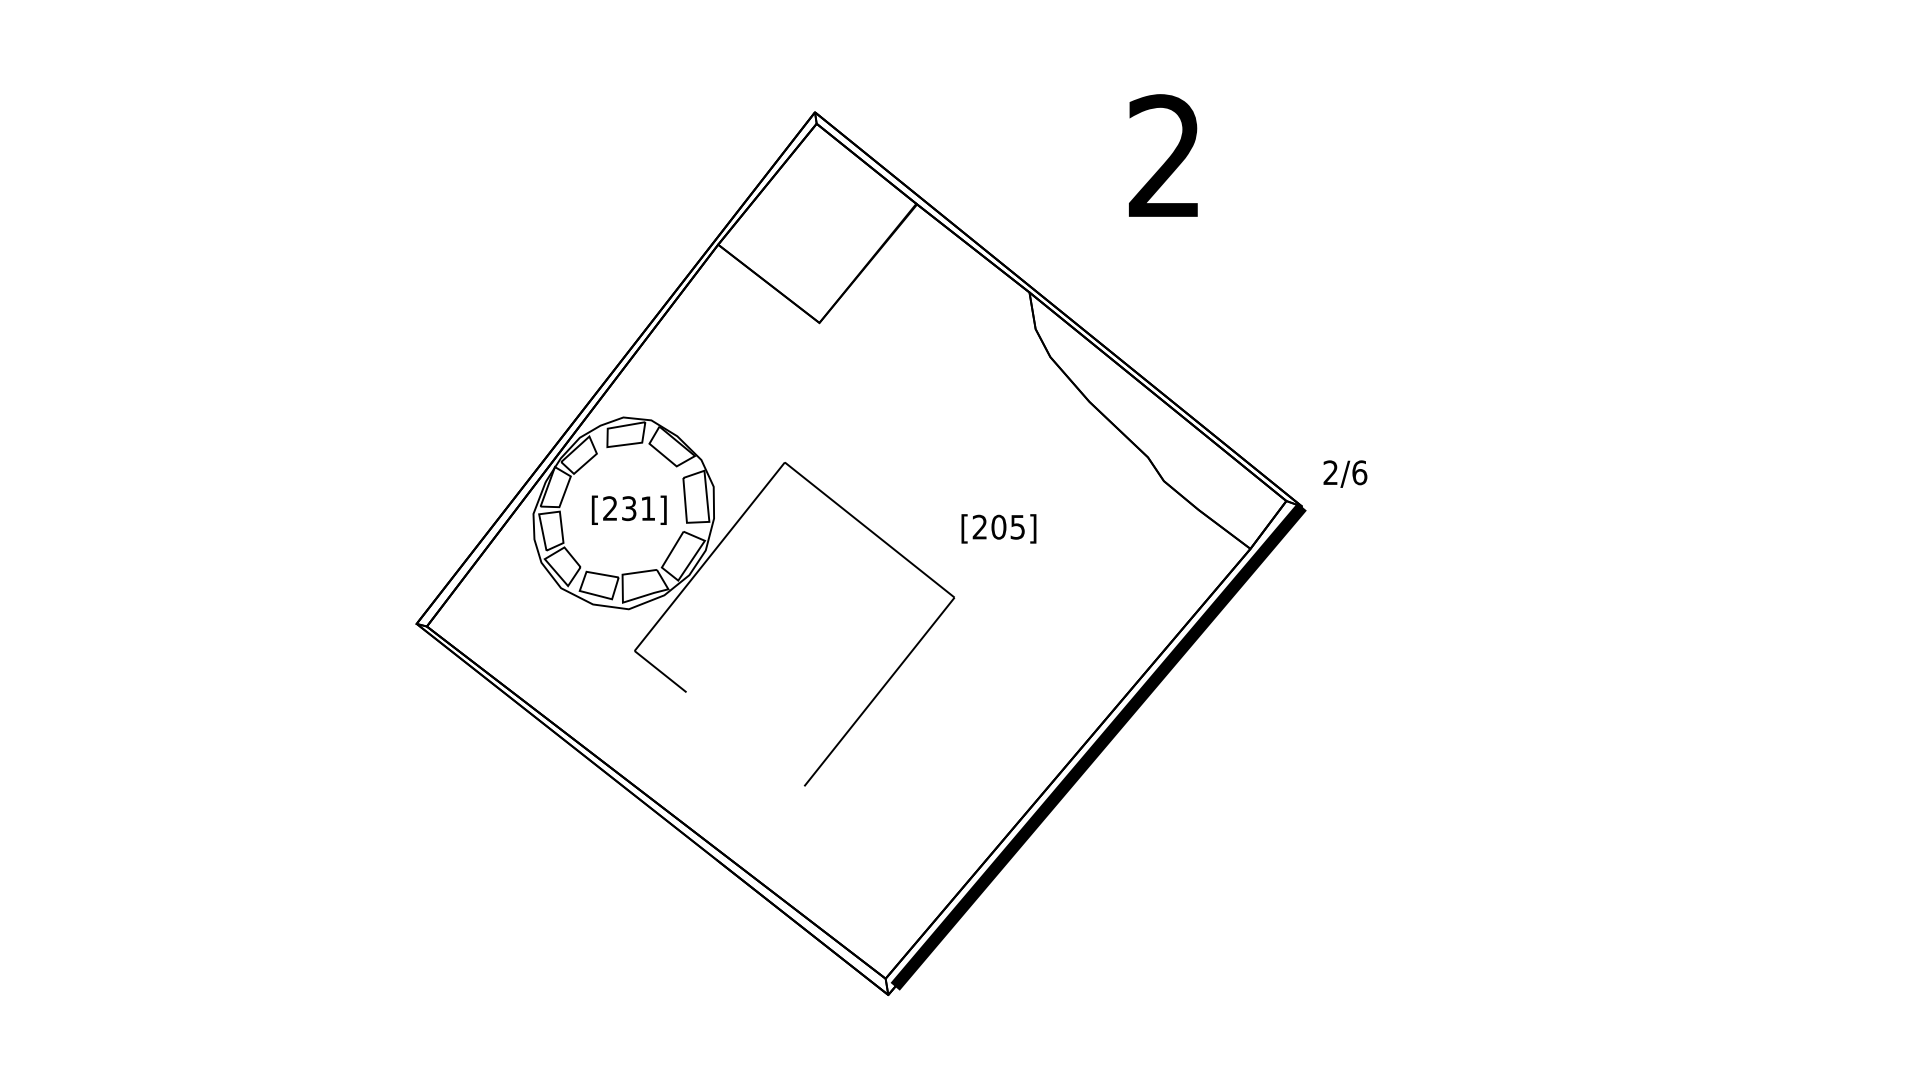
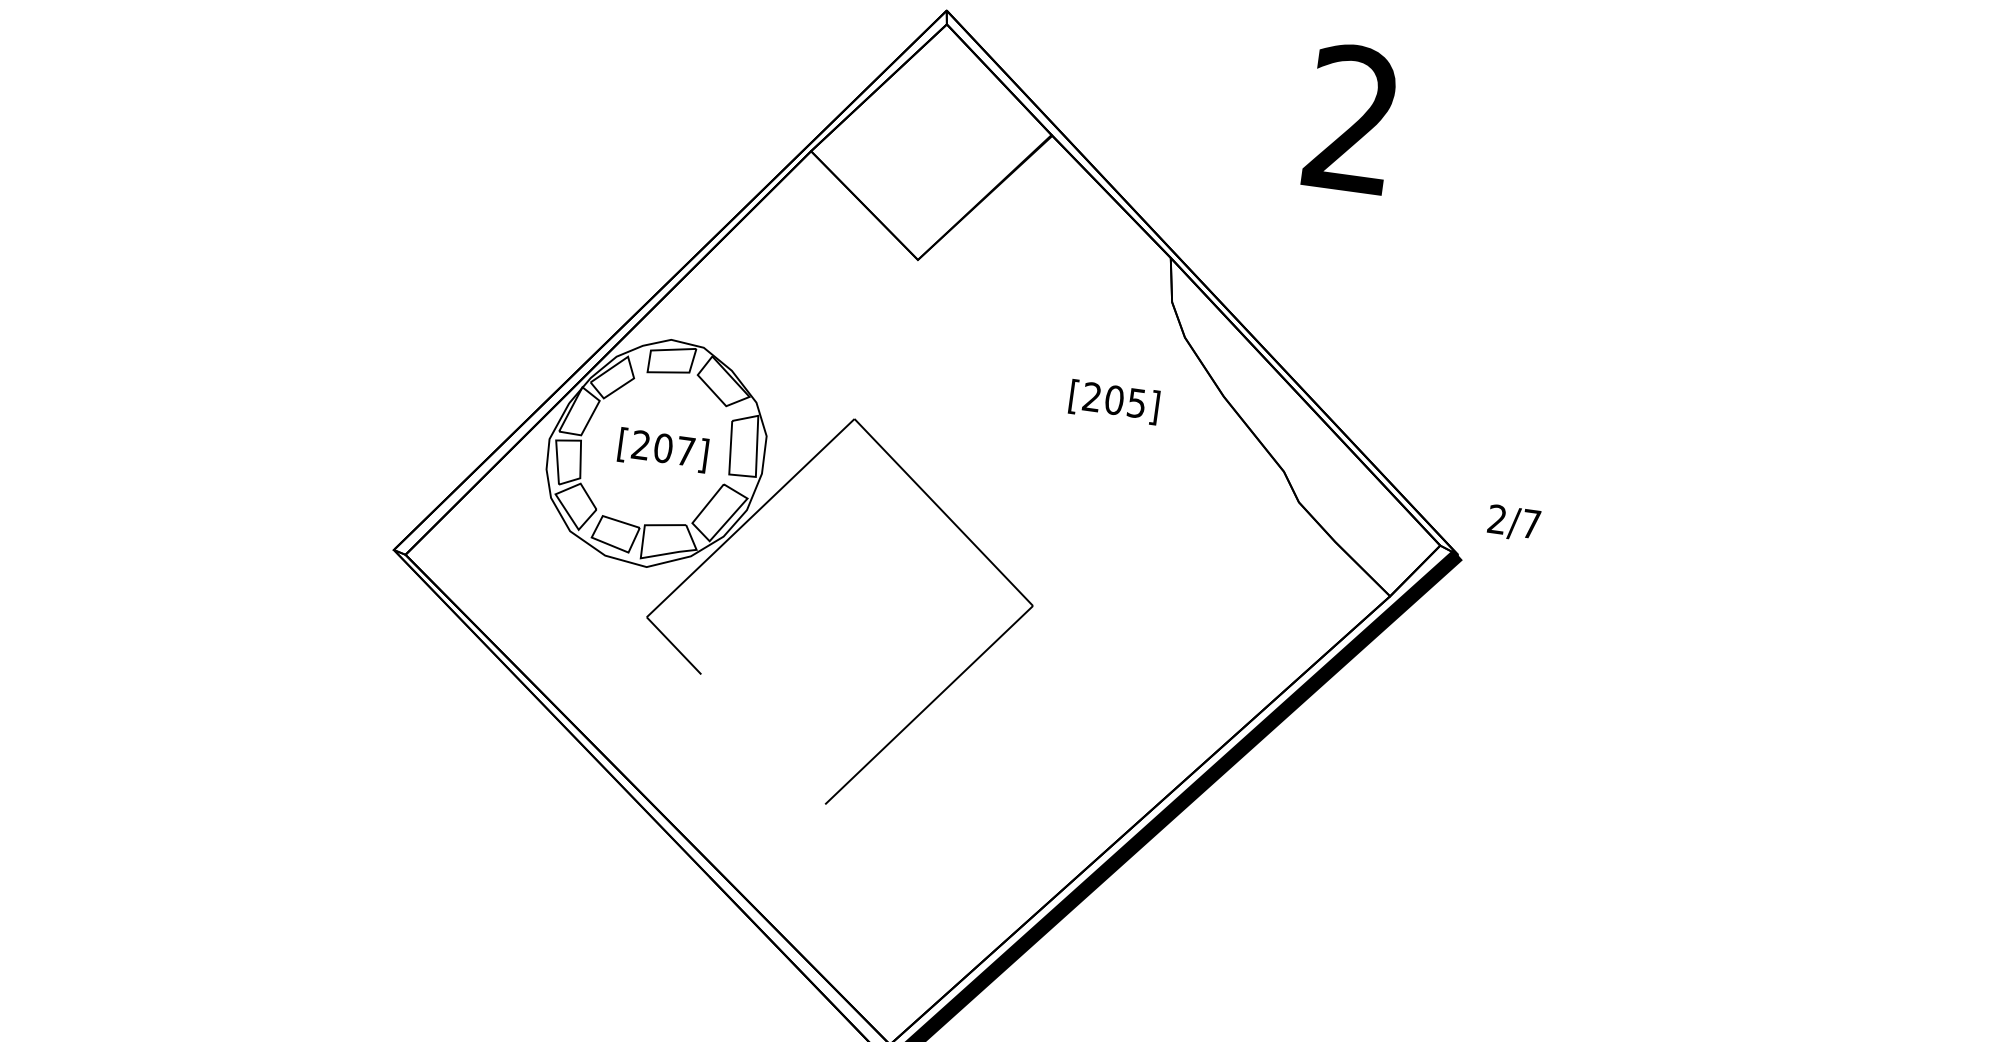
text: (1359, 472) -> (1531, 523), 2/6 -> 2/7
text: (638, 508) -> (674, 449), [231] -> [207]
text: (998, 528) -> (1113, 401), moved

